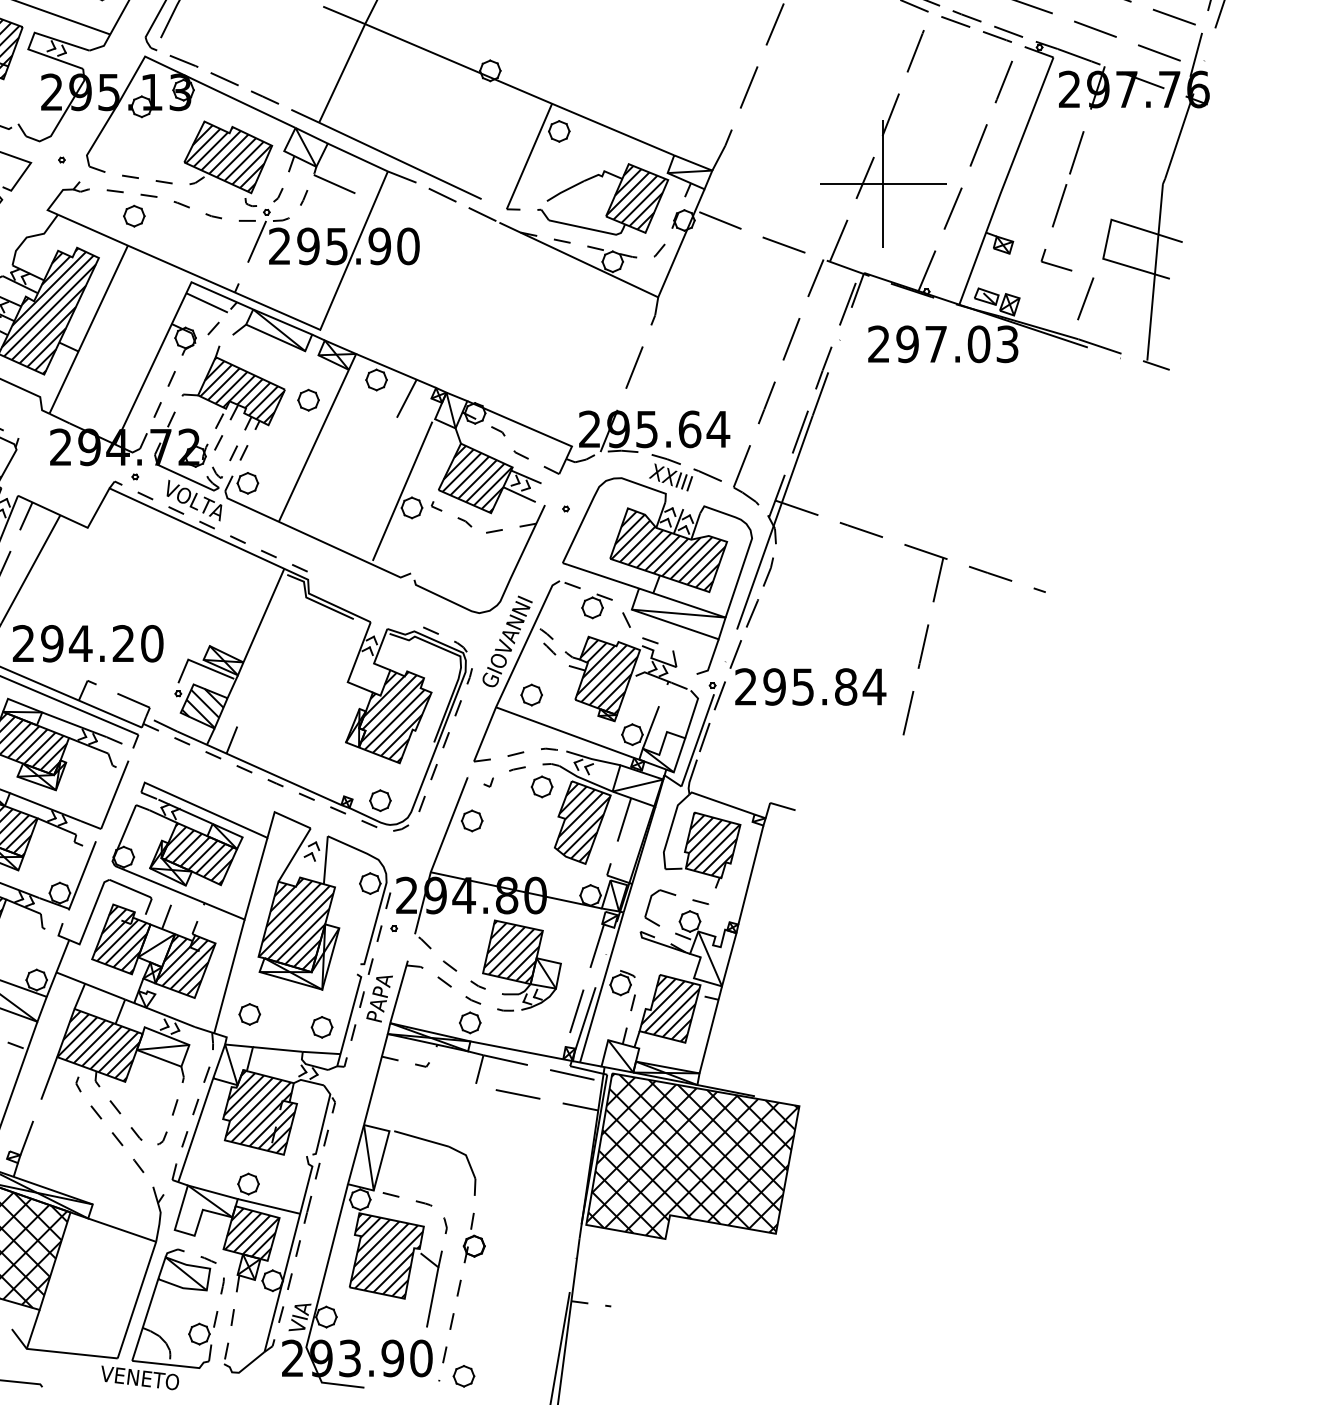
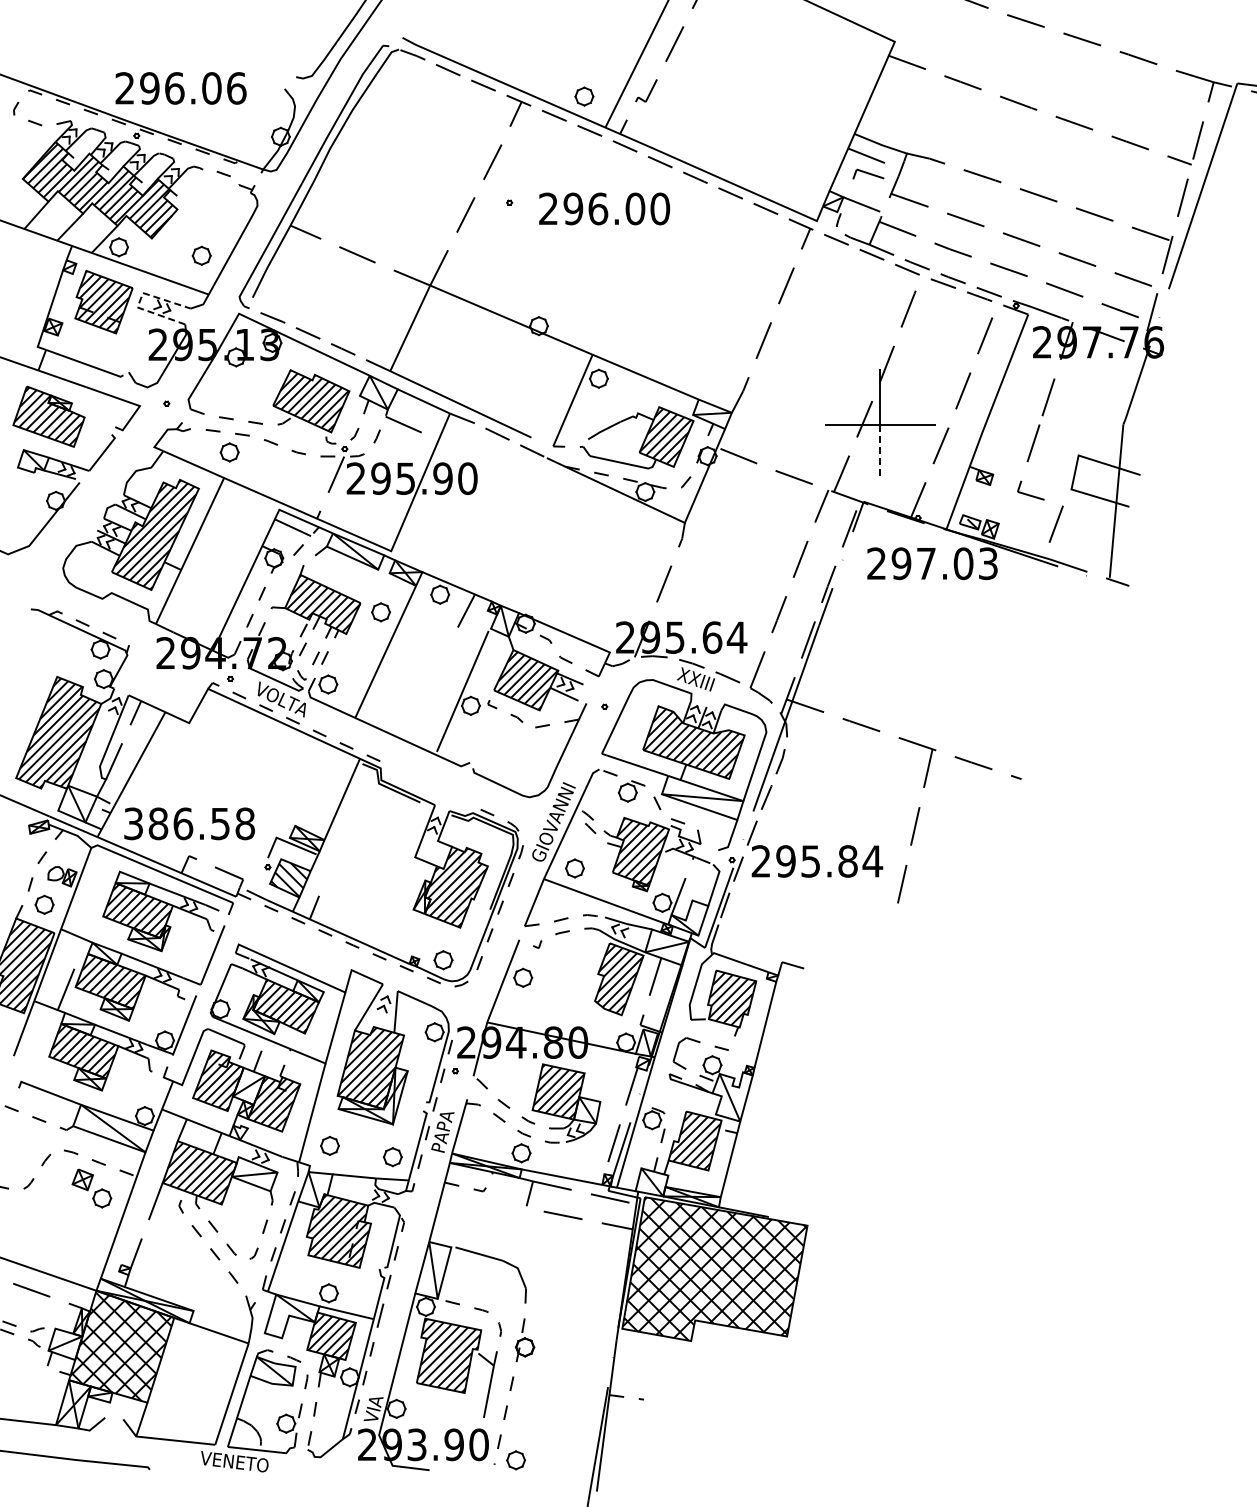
line: (31, 41) -> (140, 300), solid -> dashed
line: (883, 216) -> (880, 452), solid -> dashed
text: (88, 643) -> (189, 823), 294.20 -> 386.58
part: (541, 787) -> (583, 948), removed

